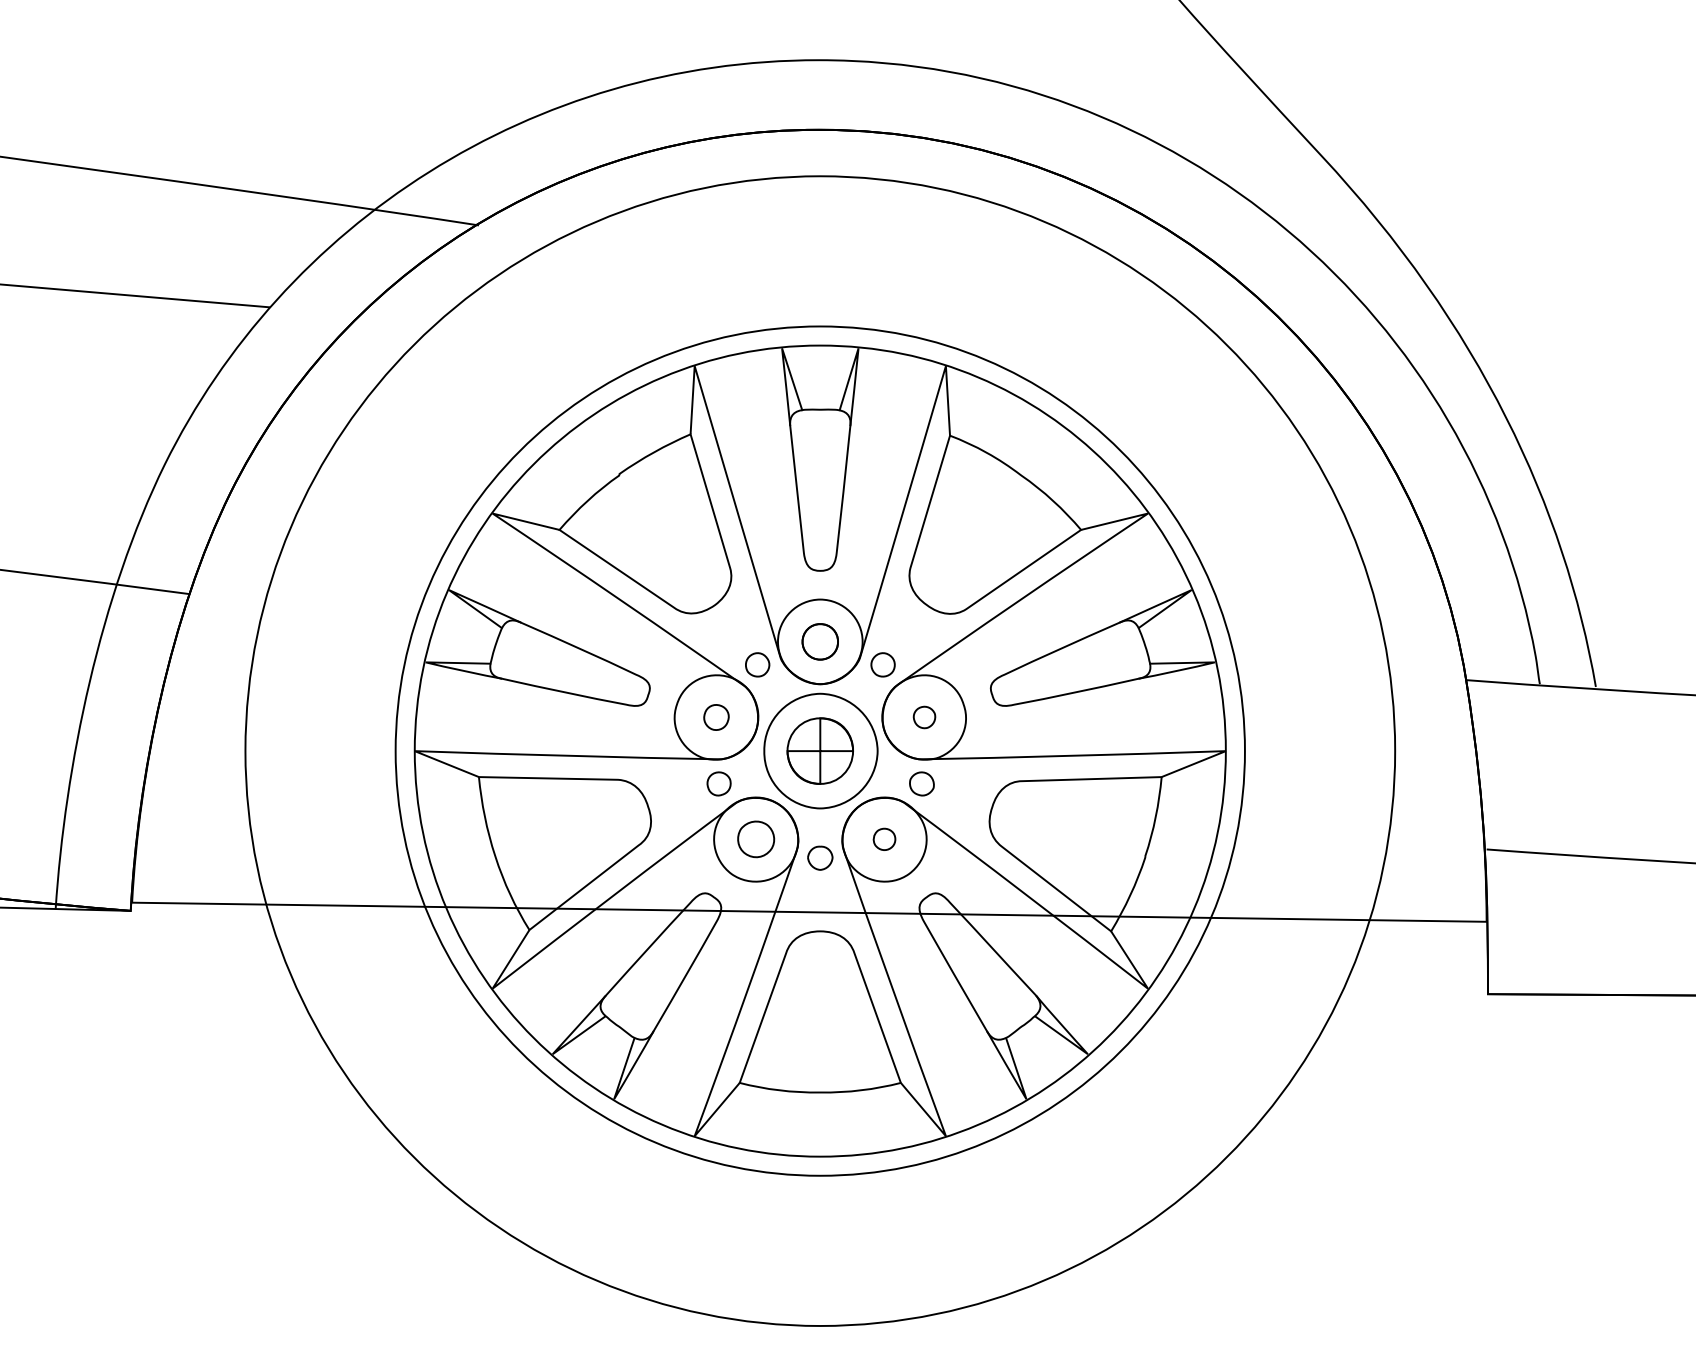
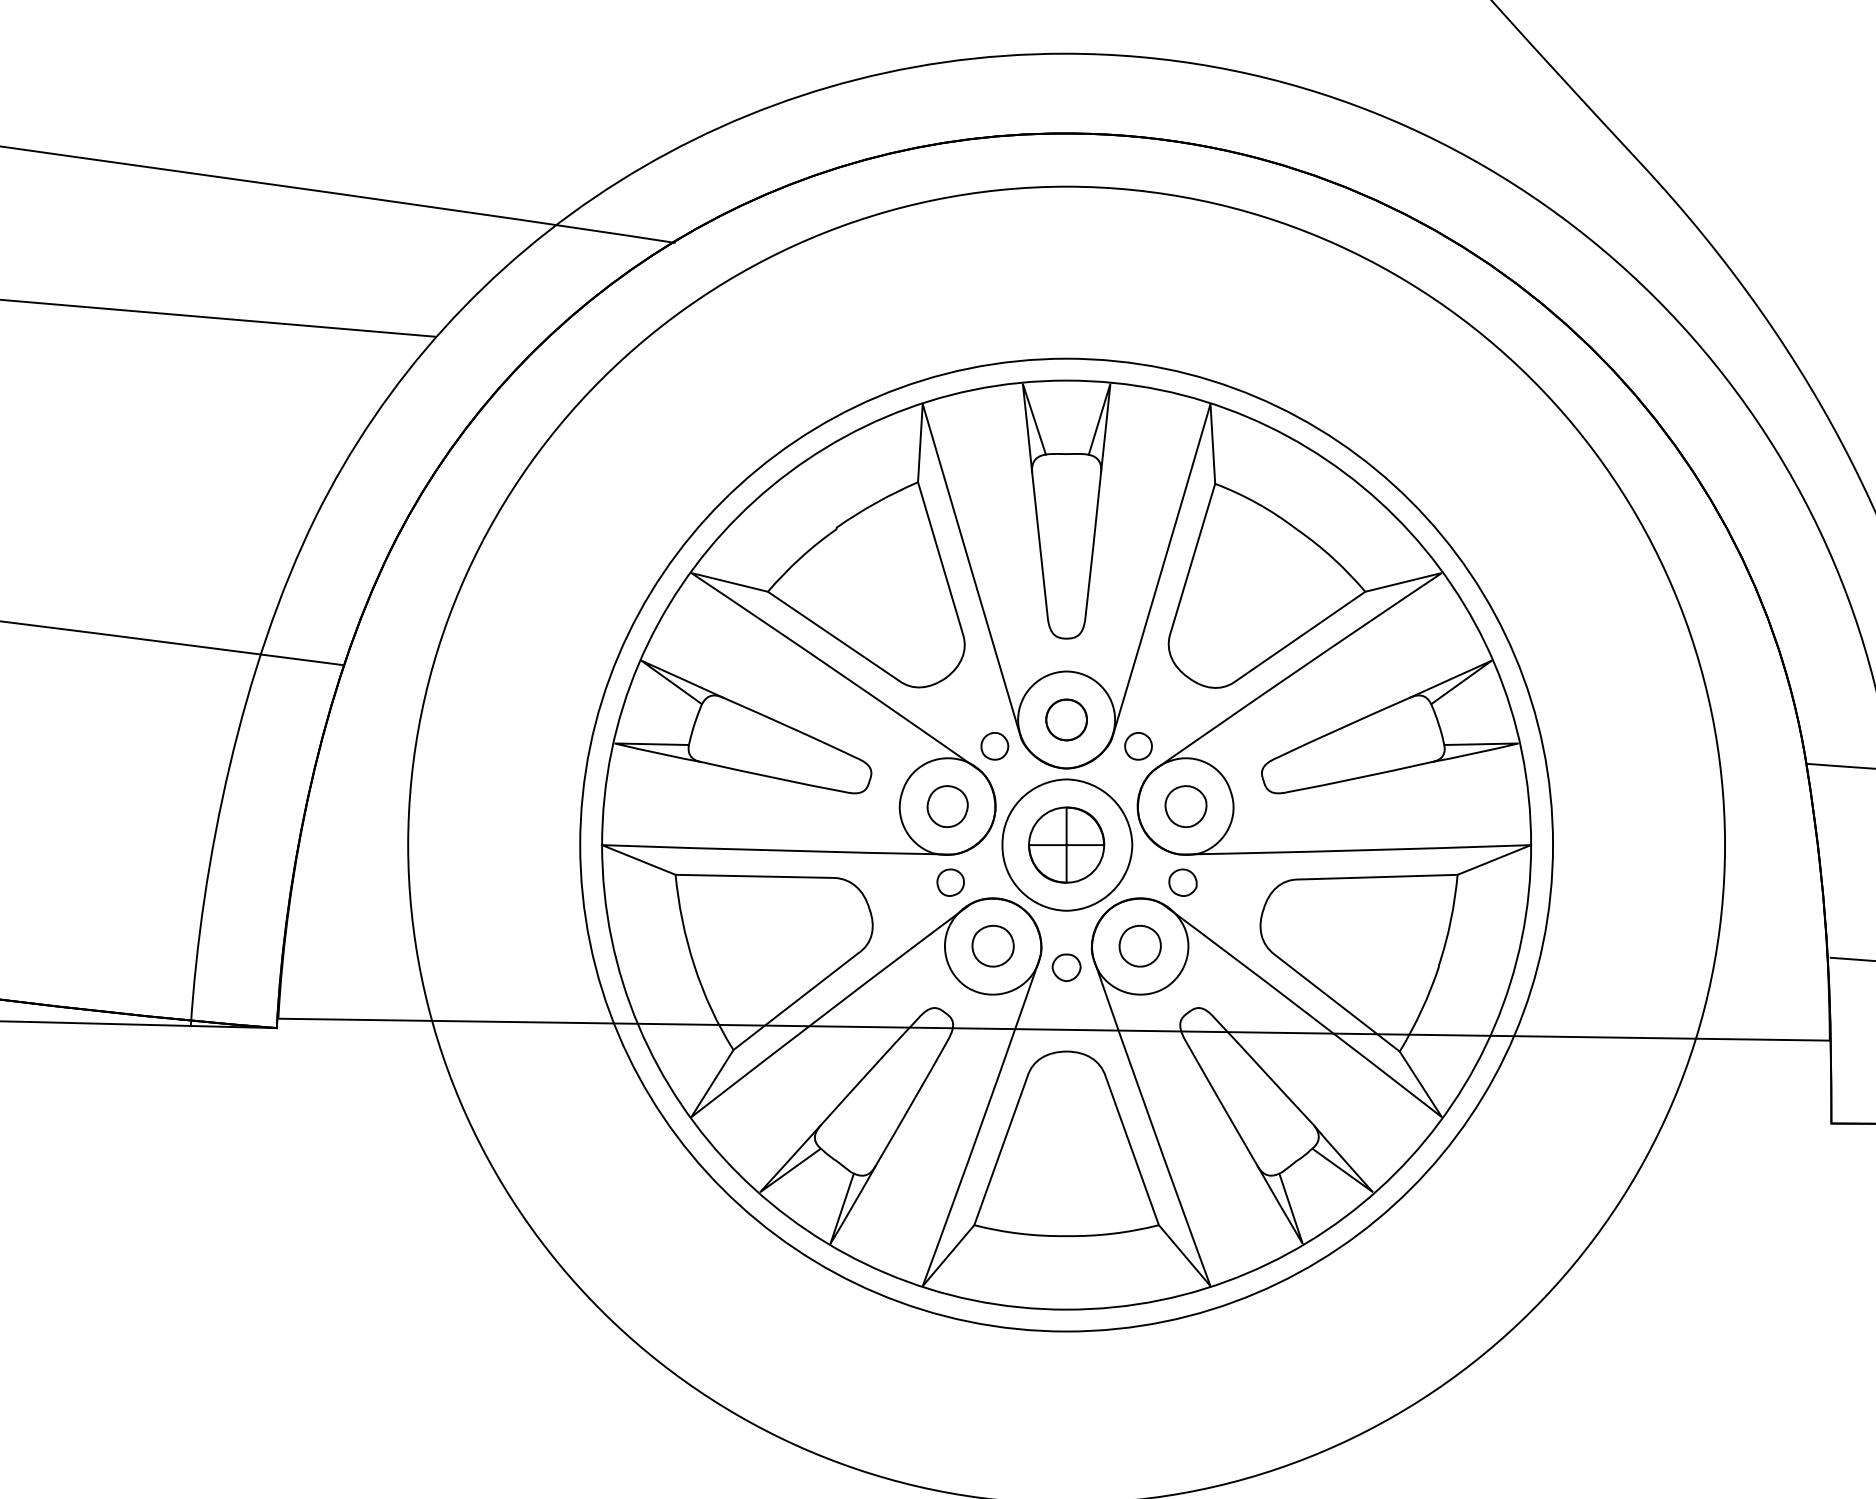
part: (716, 717) -> (947, 806), size x1.43
part: (924, 717) -> (1185, 806), size x1.67
part: (884, 839) -> (1140, 946), size x1.67

